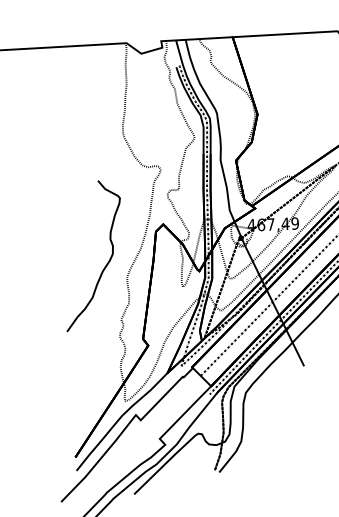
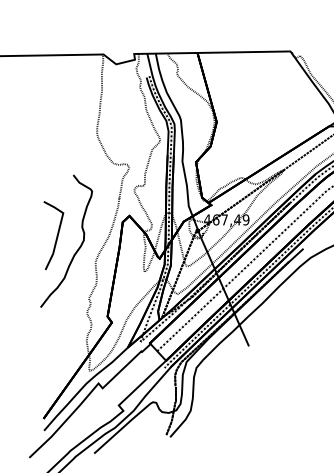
line: (81, 249) -> (56, 235), added

